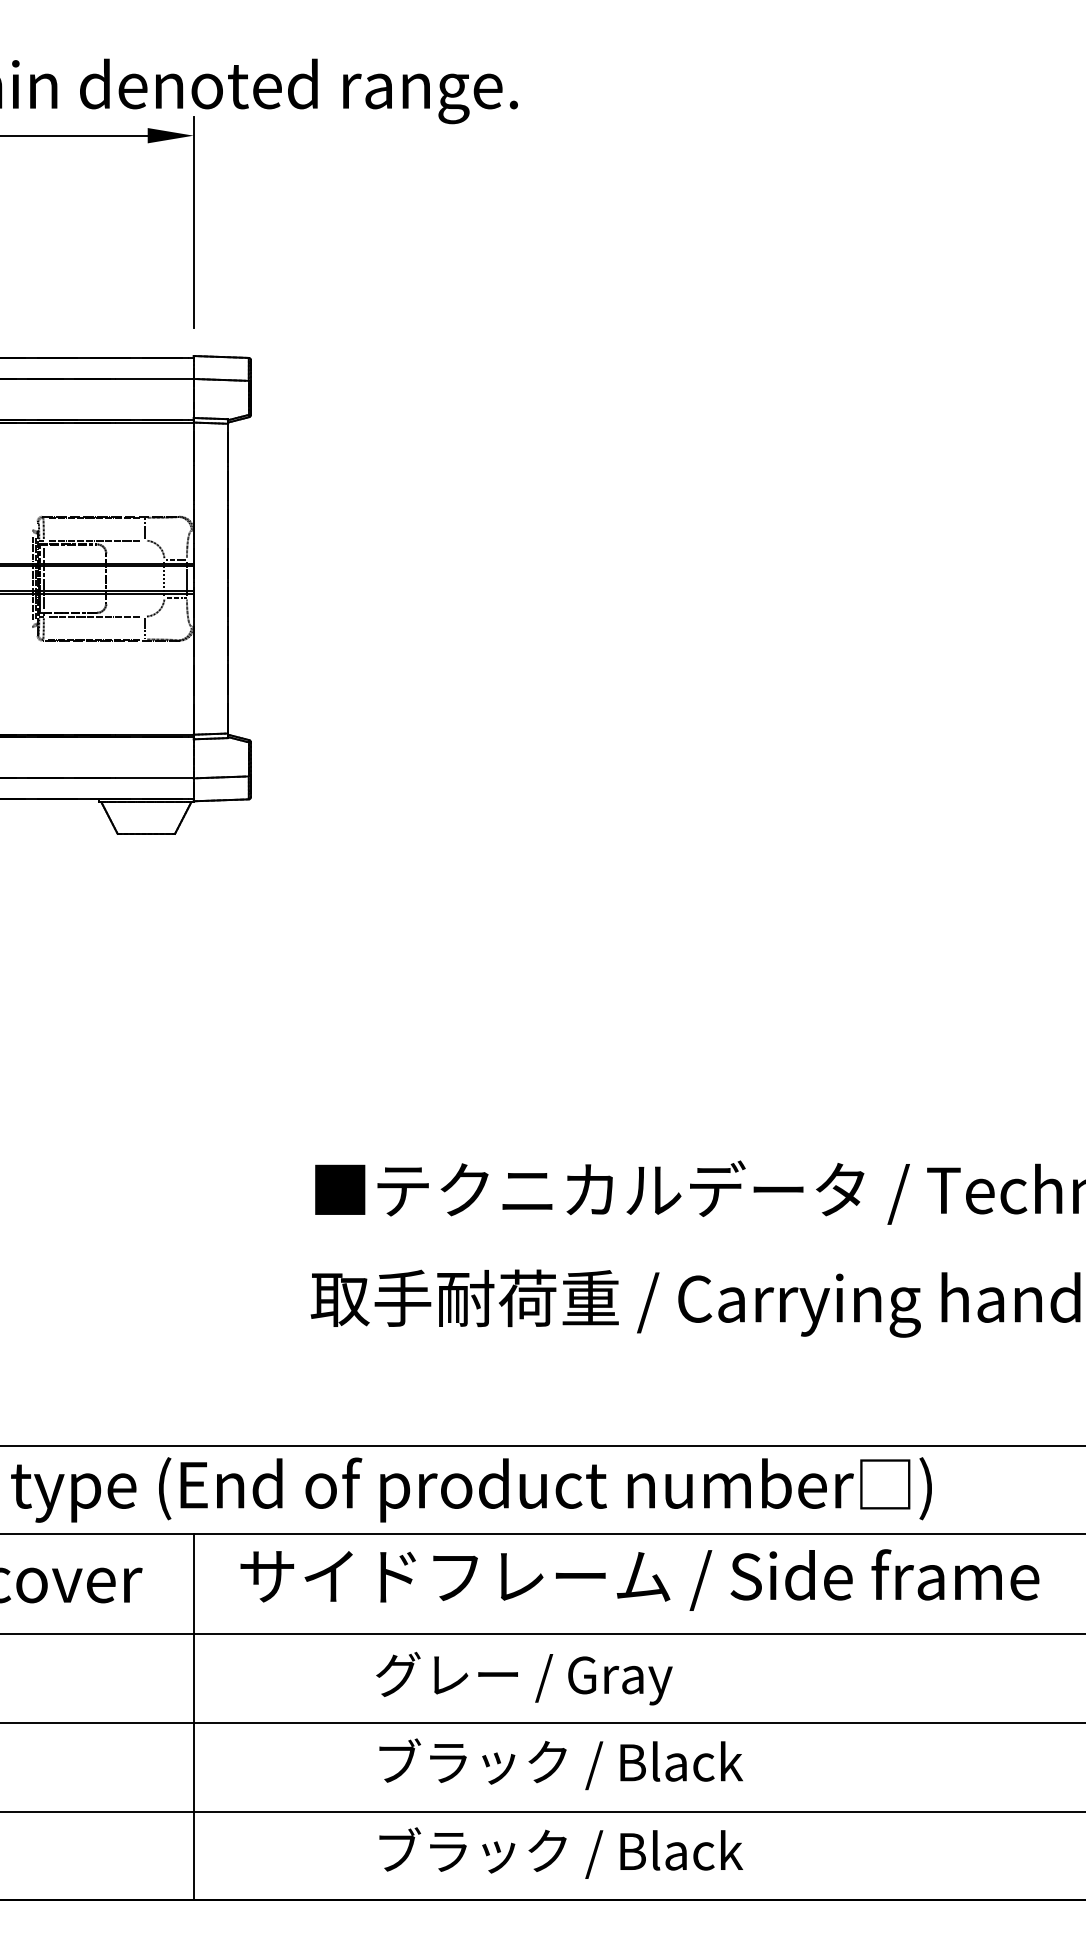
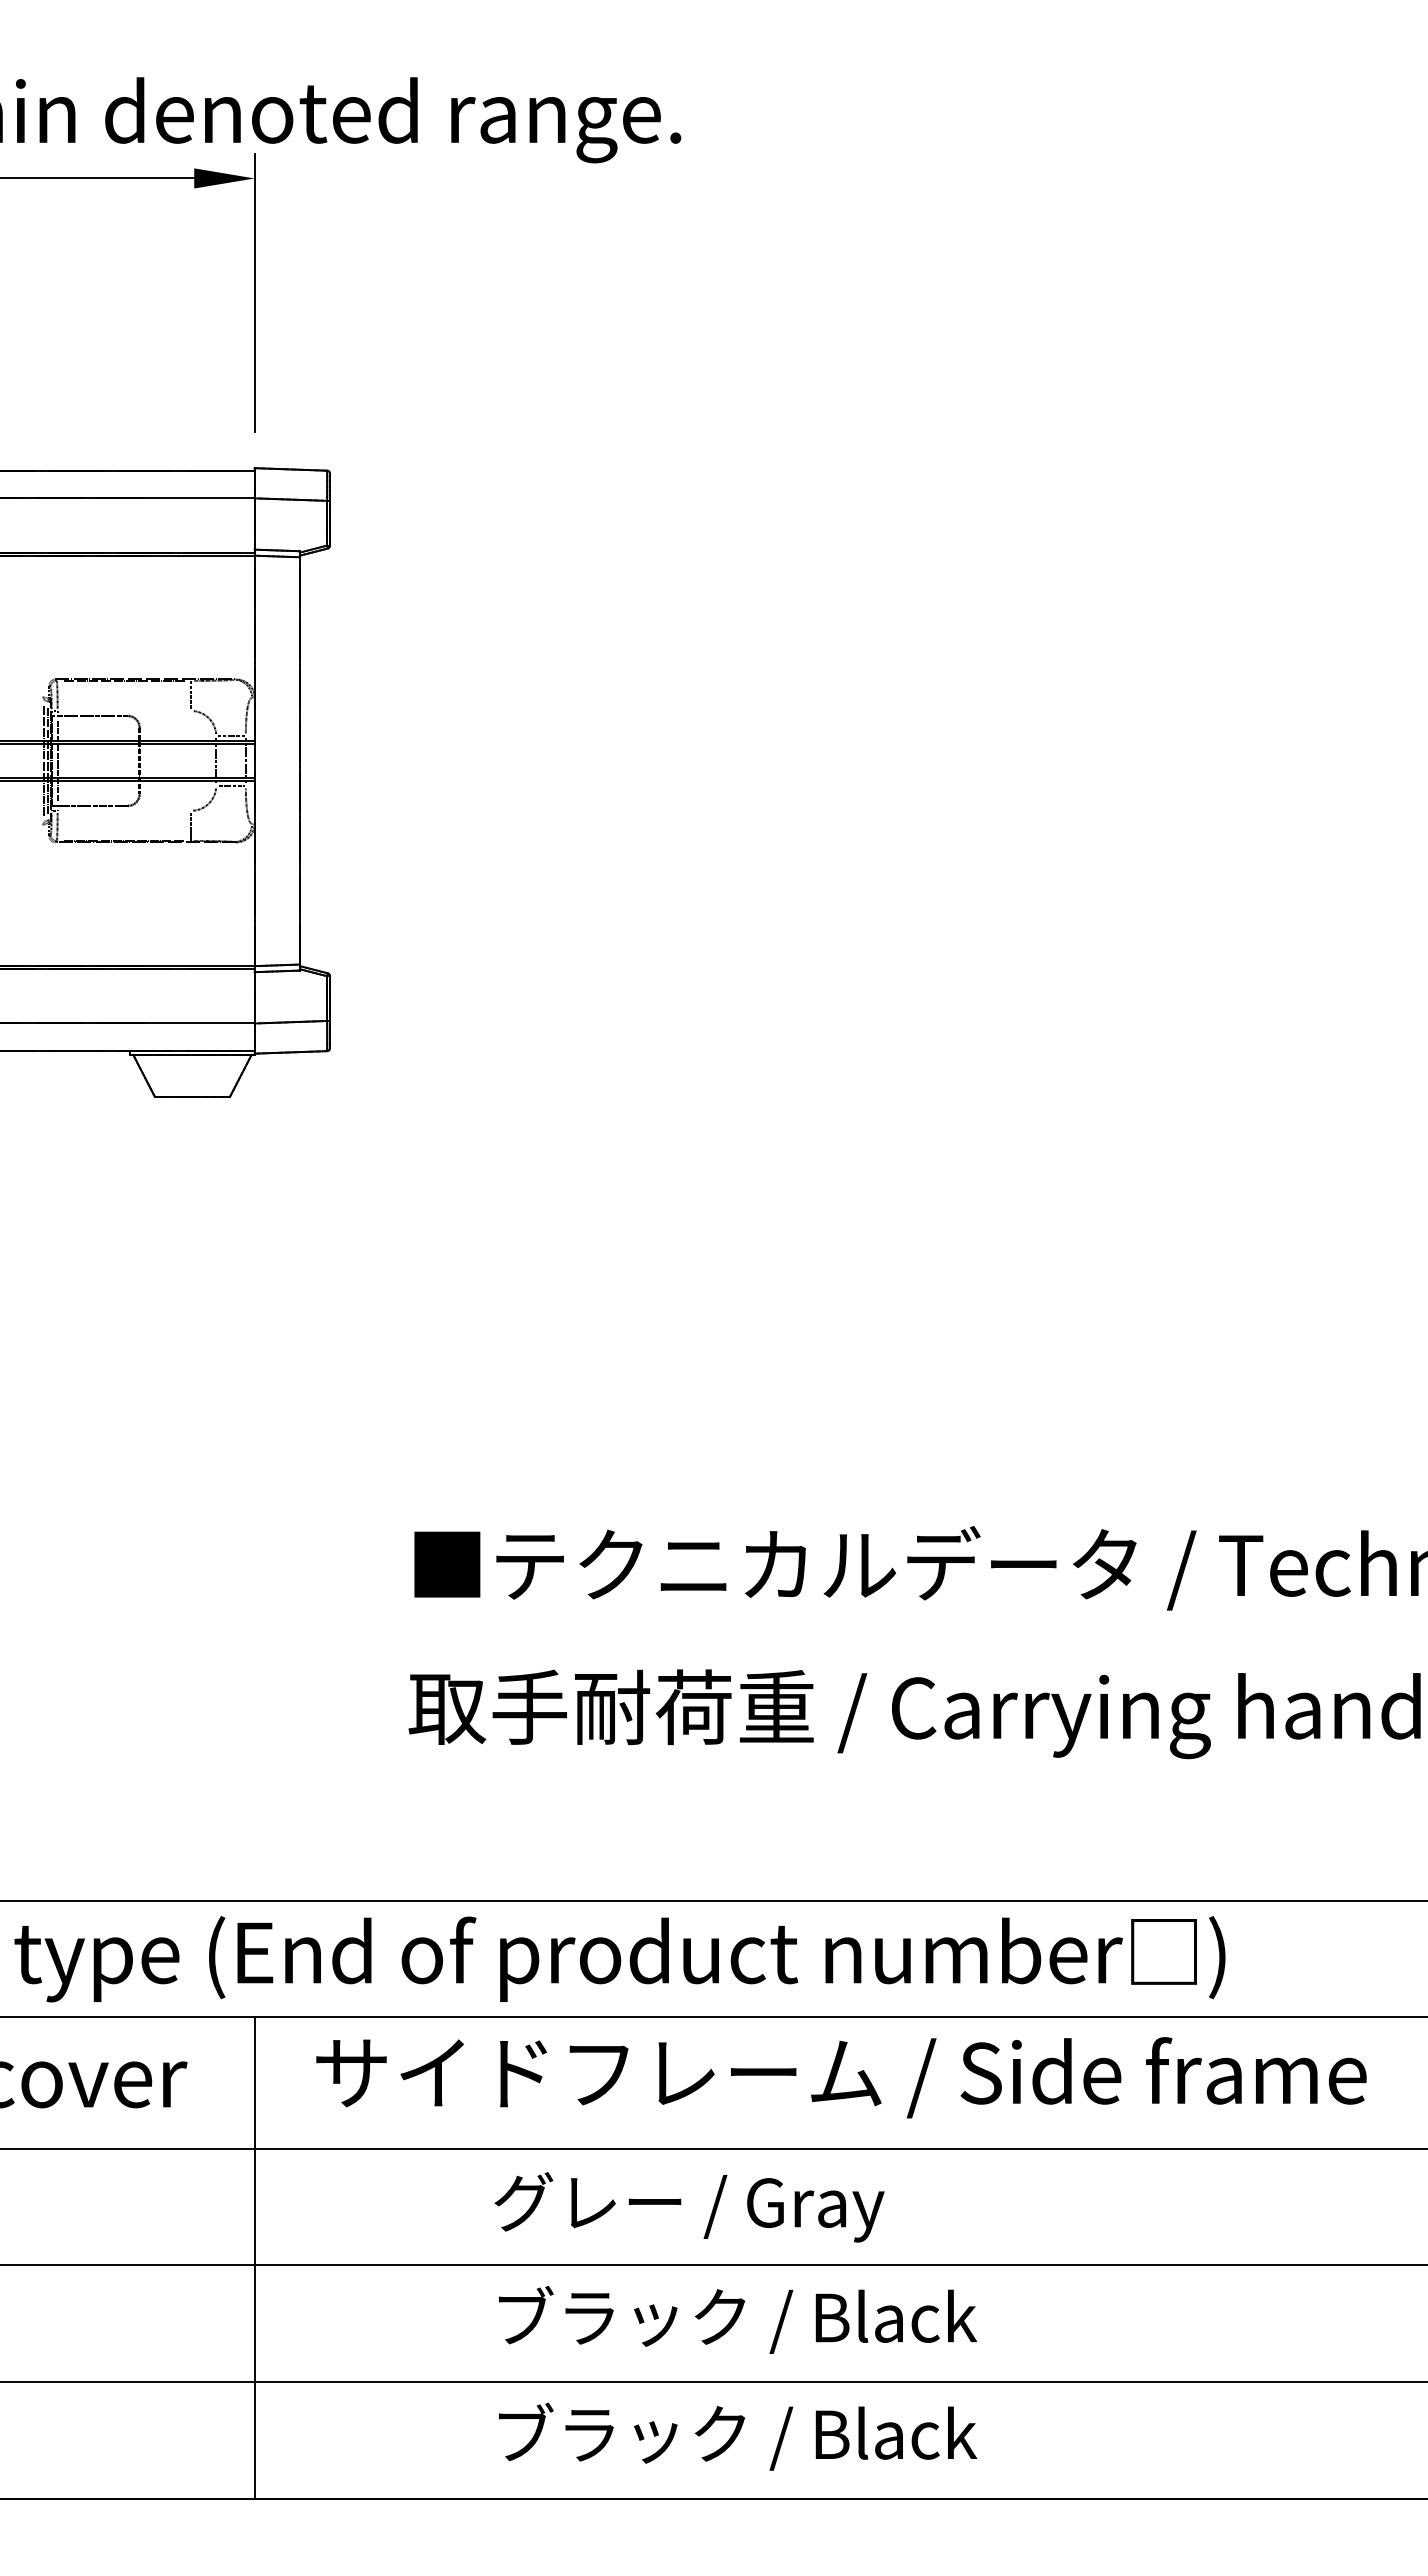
line: (94, 541) -> (124, 711), removed
line: (94, 616) -> (124, 810), removed

